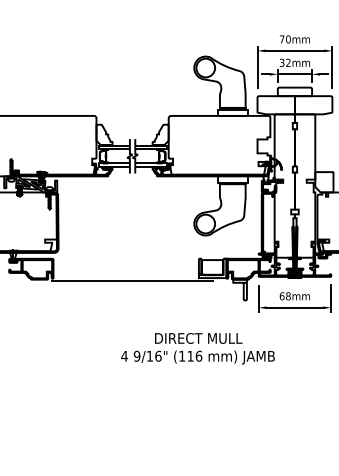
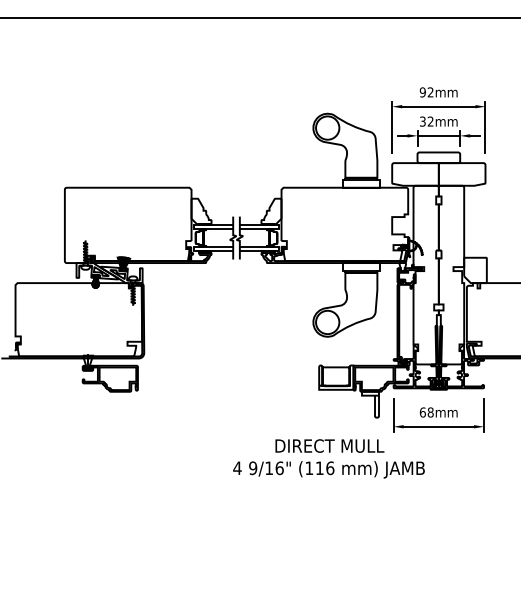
text: (285, 39) -> (426, 92), 70mm -> 92mm
line: (139, 281) -> (245, 393), removed
text: (197, 348) -> (328, 458), moved

